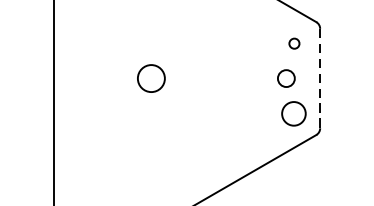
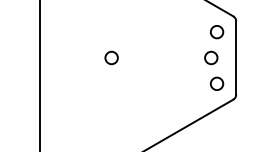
circle: (294, 44) -> (217, 32), size x1.67
circle: (151, 77) -> (111, 57), size x0.62
line: (320, 77) -> (236, 57), dashed -> solid
circle: (294, 113) -> (217, 83), size x0.71

